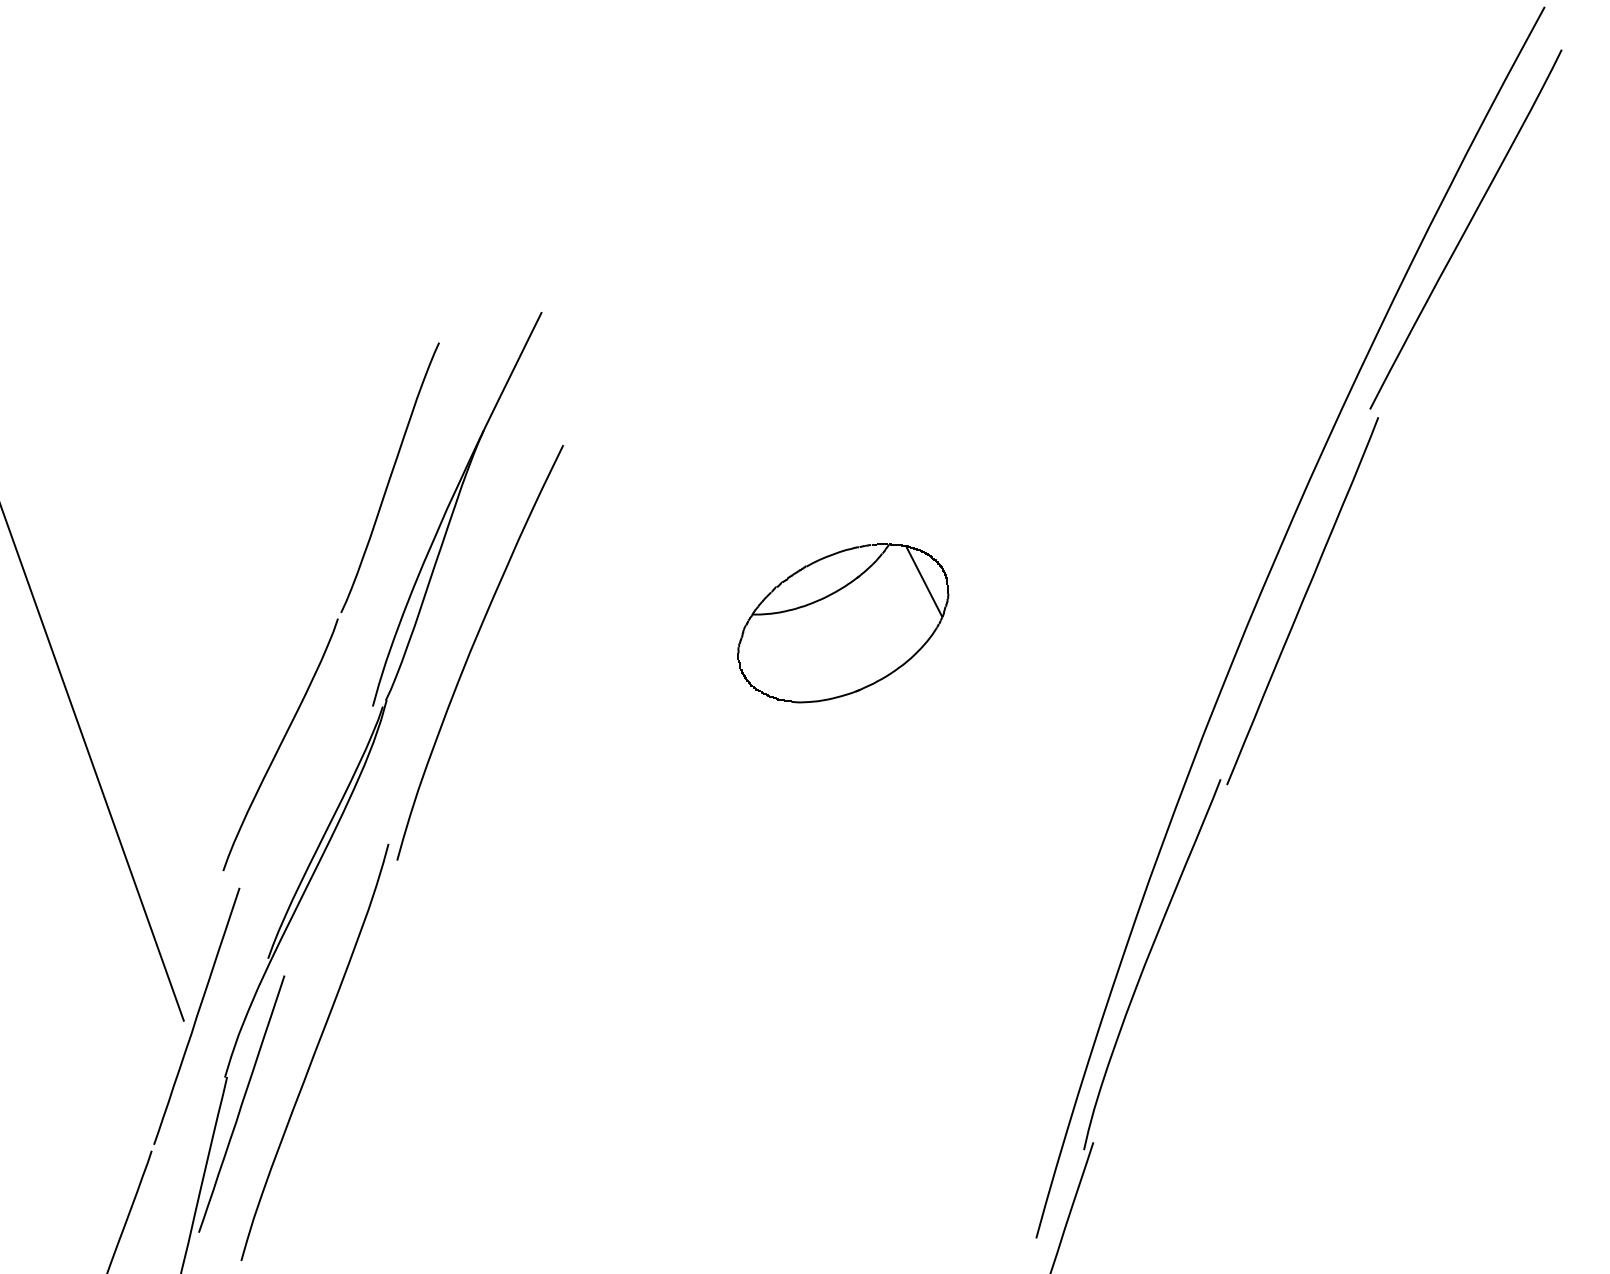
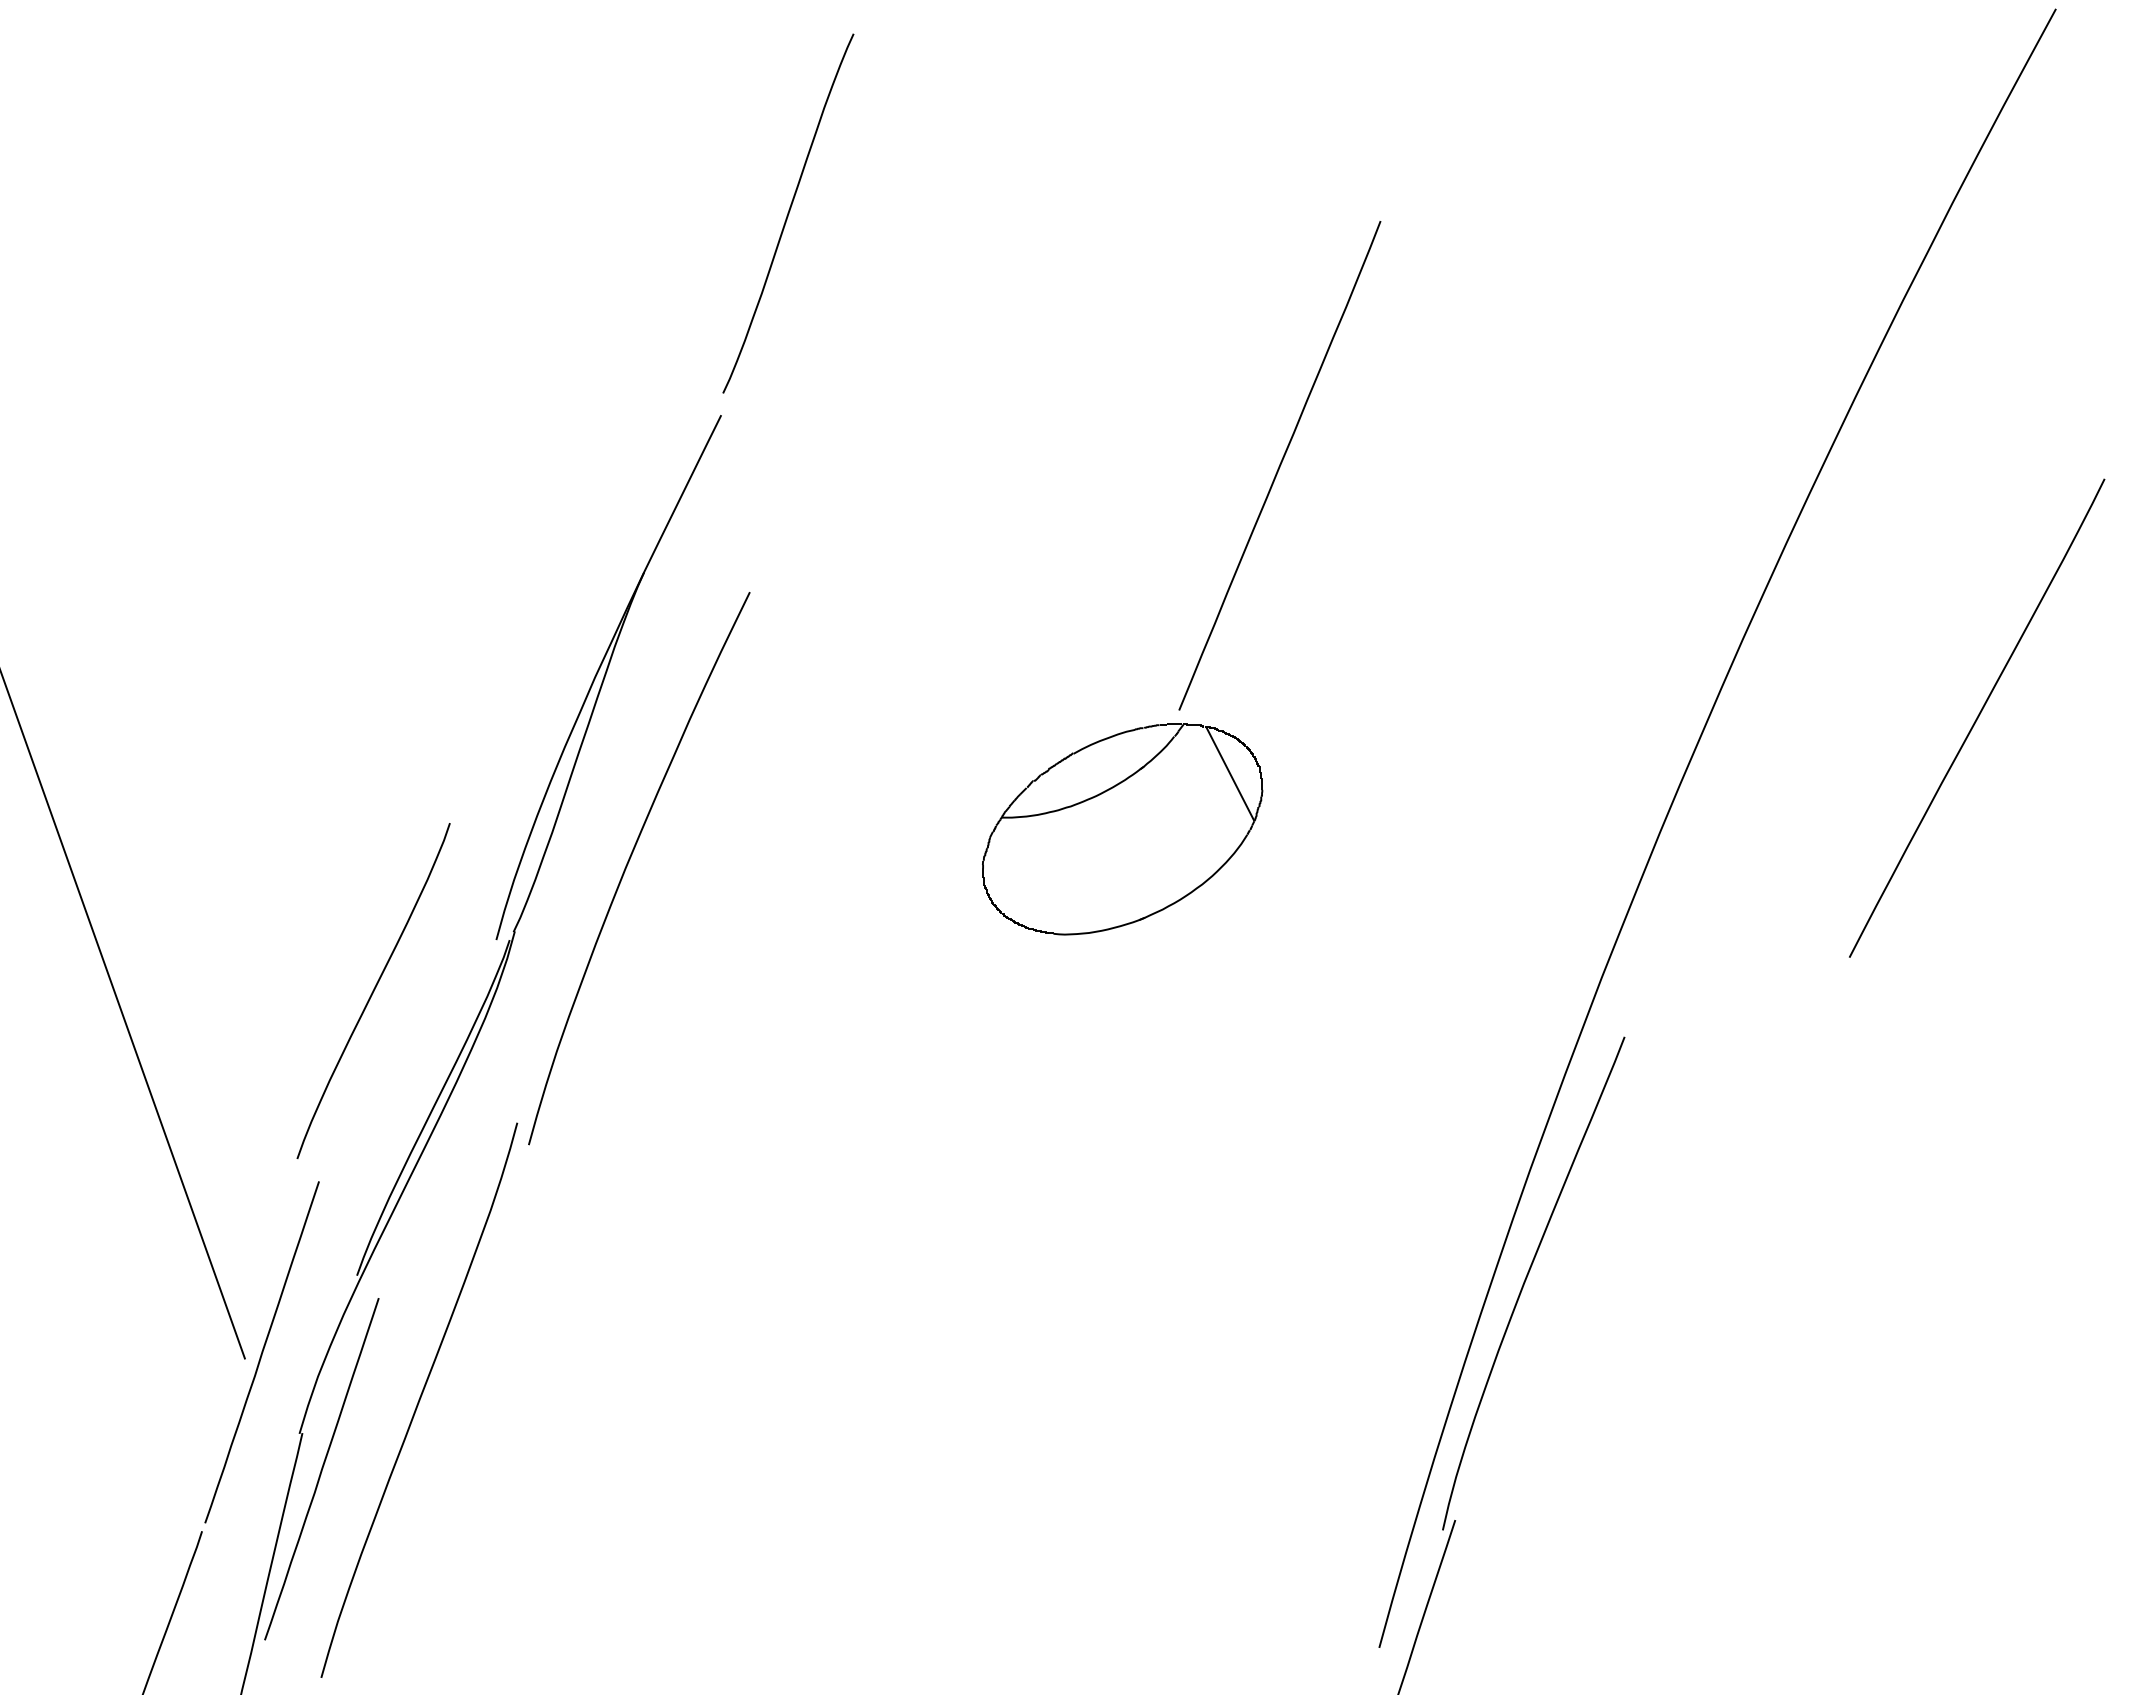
curve: (1466, 228) -> (1977, 717), moved
curve: (390, 477) -> (788, 213), moved
curve: (1302, 600) -> (1279, 465), moved

